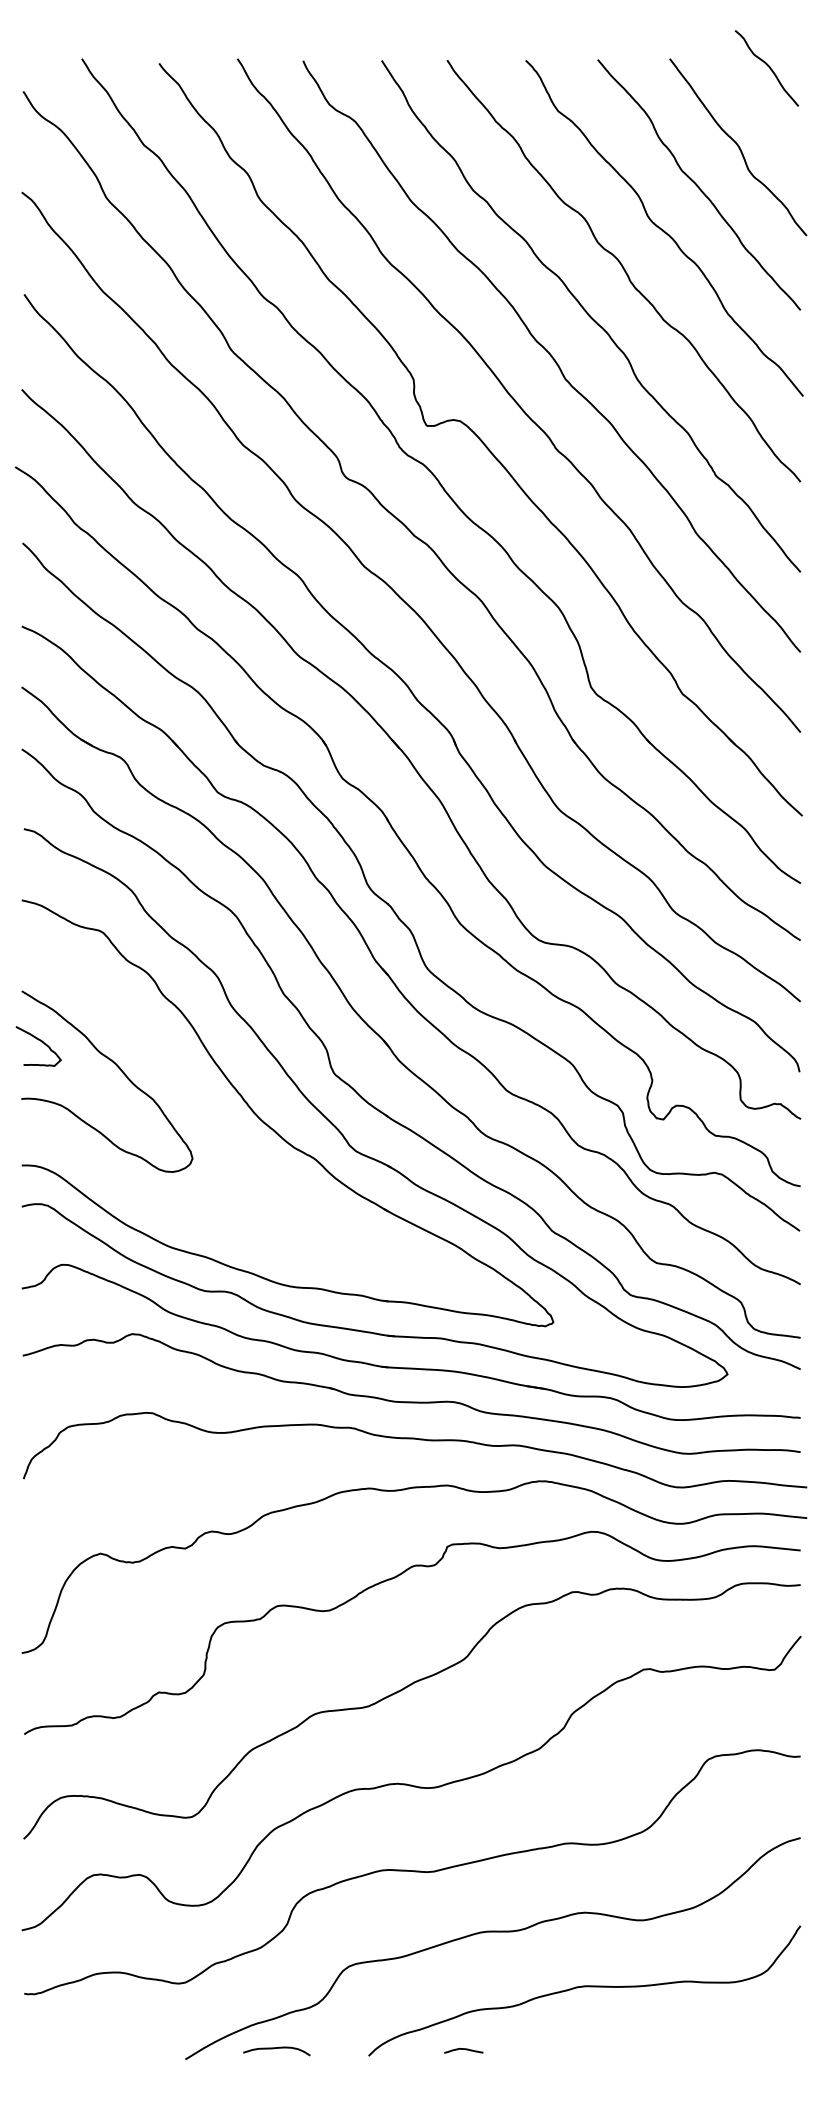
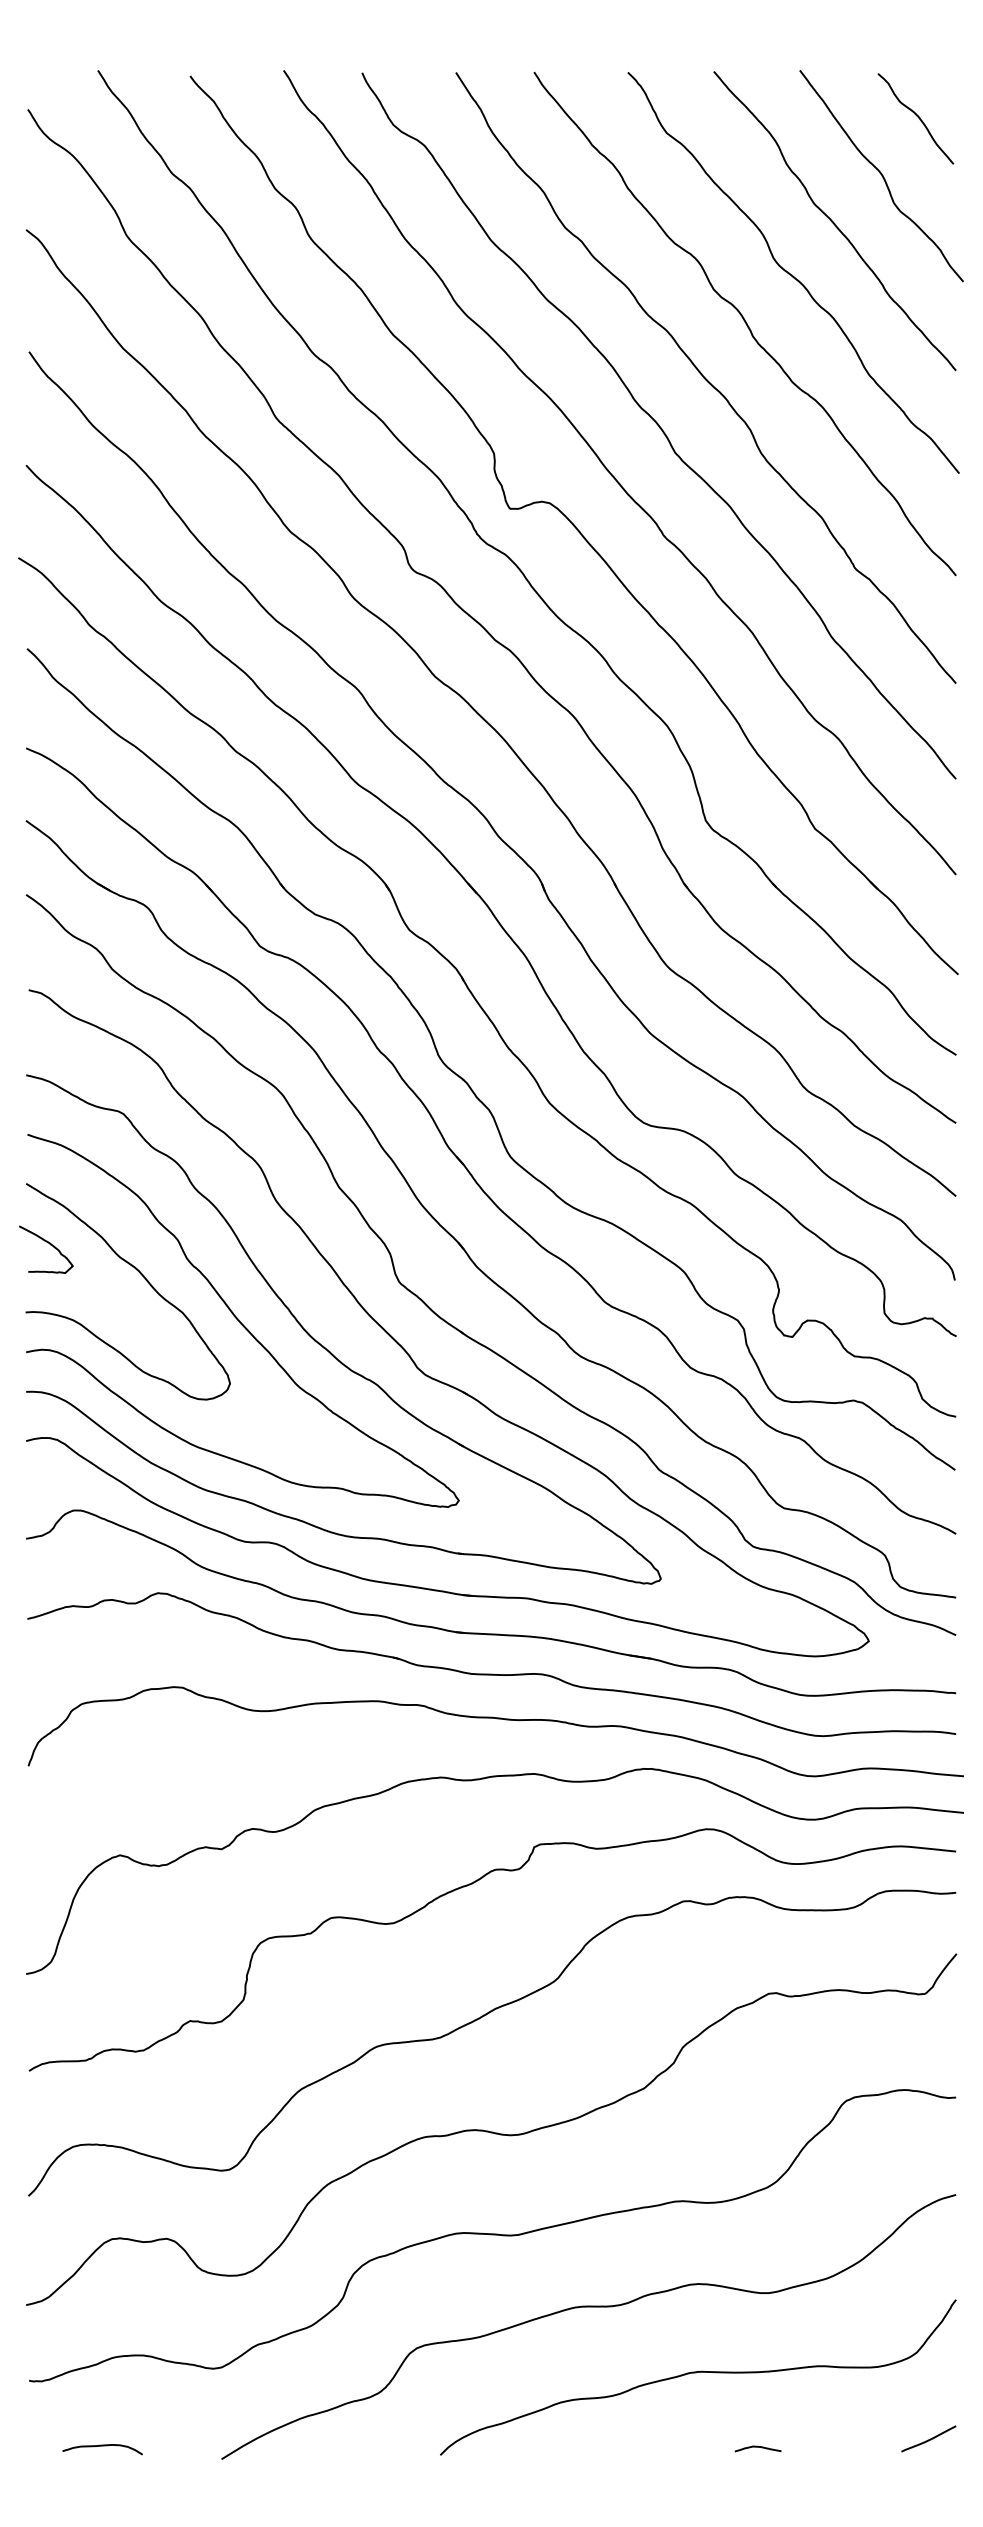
curve: (767, 66) -> (916, 116), moved
curve: (201, 1106) -> (240, 1321), added
curve: (777, 2042) -> (928, 2438), added
curve: (274, 2049) -> (99, 2447), moved
curve: (463, 2049) -> (757, 2447), moved

